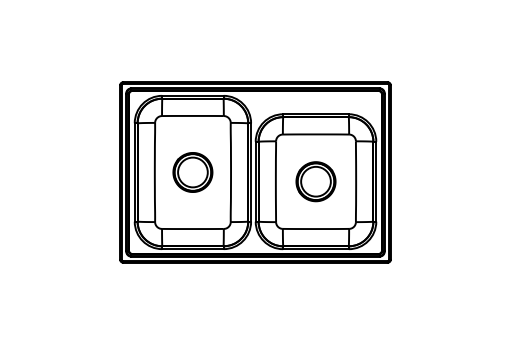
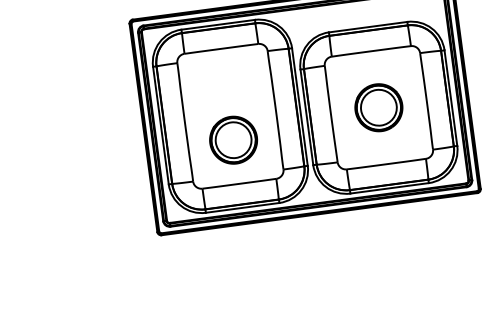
part: (192, 172) -> (233, 140), moved

